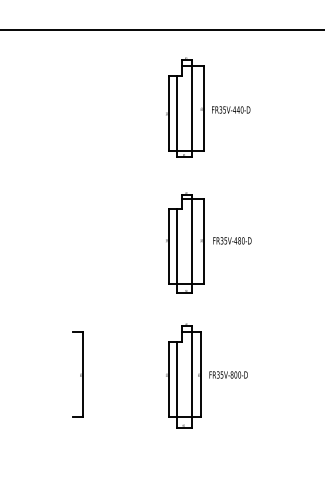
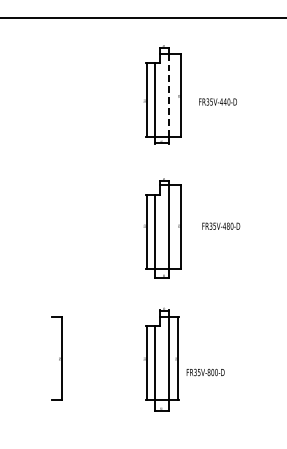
line: (191, 108) -> (169, 95), solid -> dashed
text: (231, 109) -> (218, 101), moved
text: (232, 240) -> (221, 225), moved
text: (228, 374) -> (205, 372), moved

